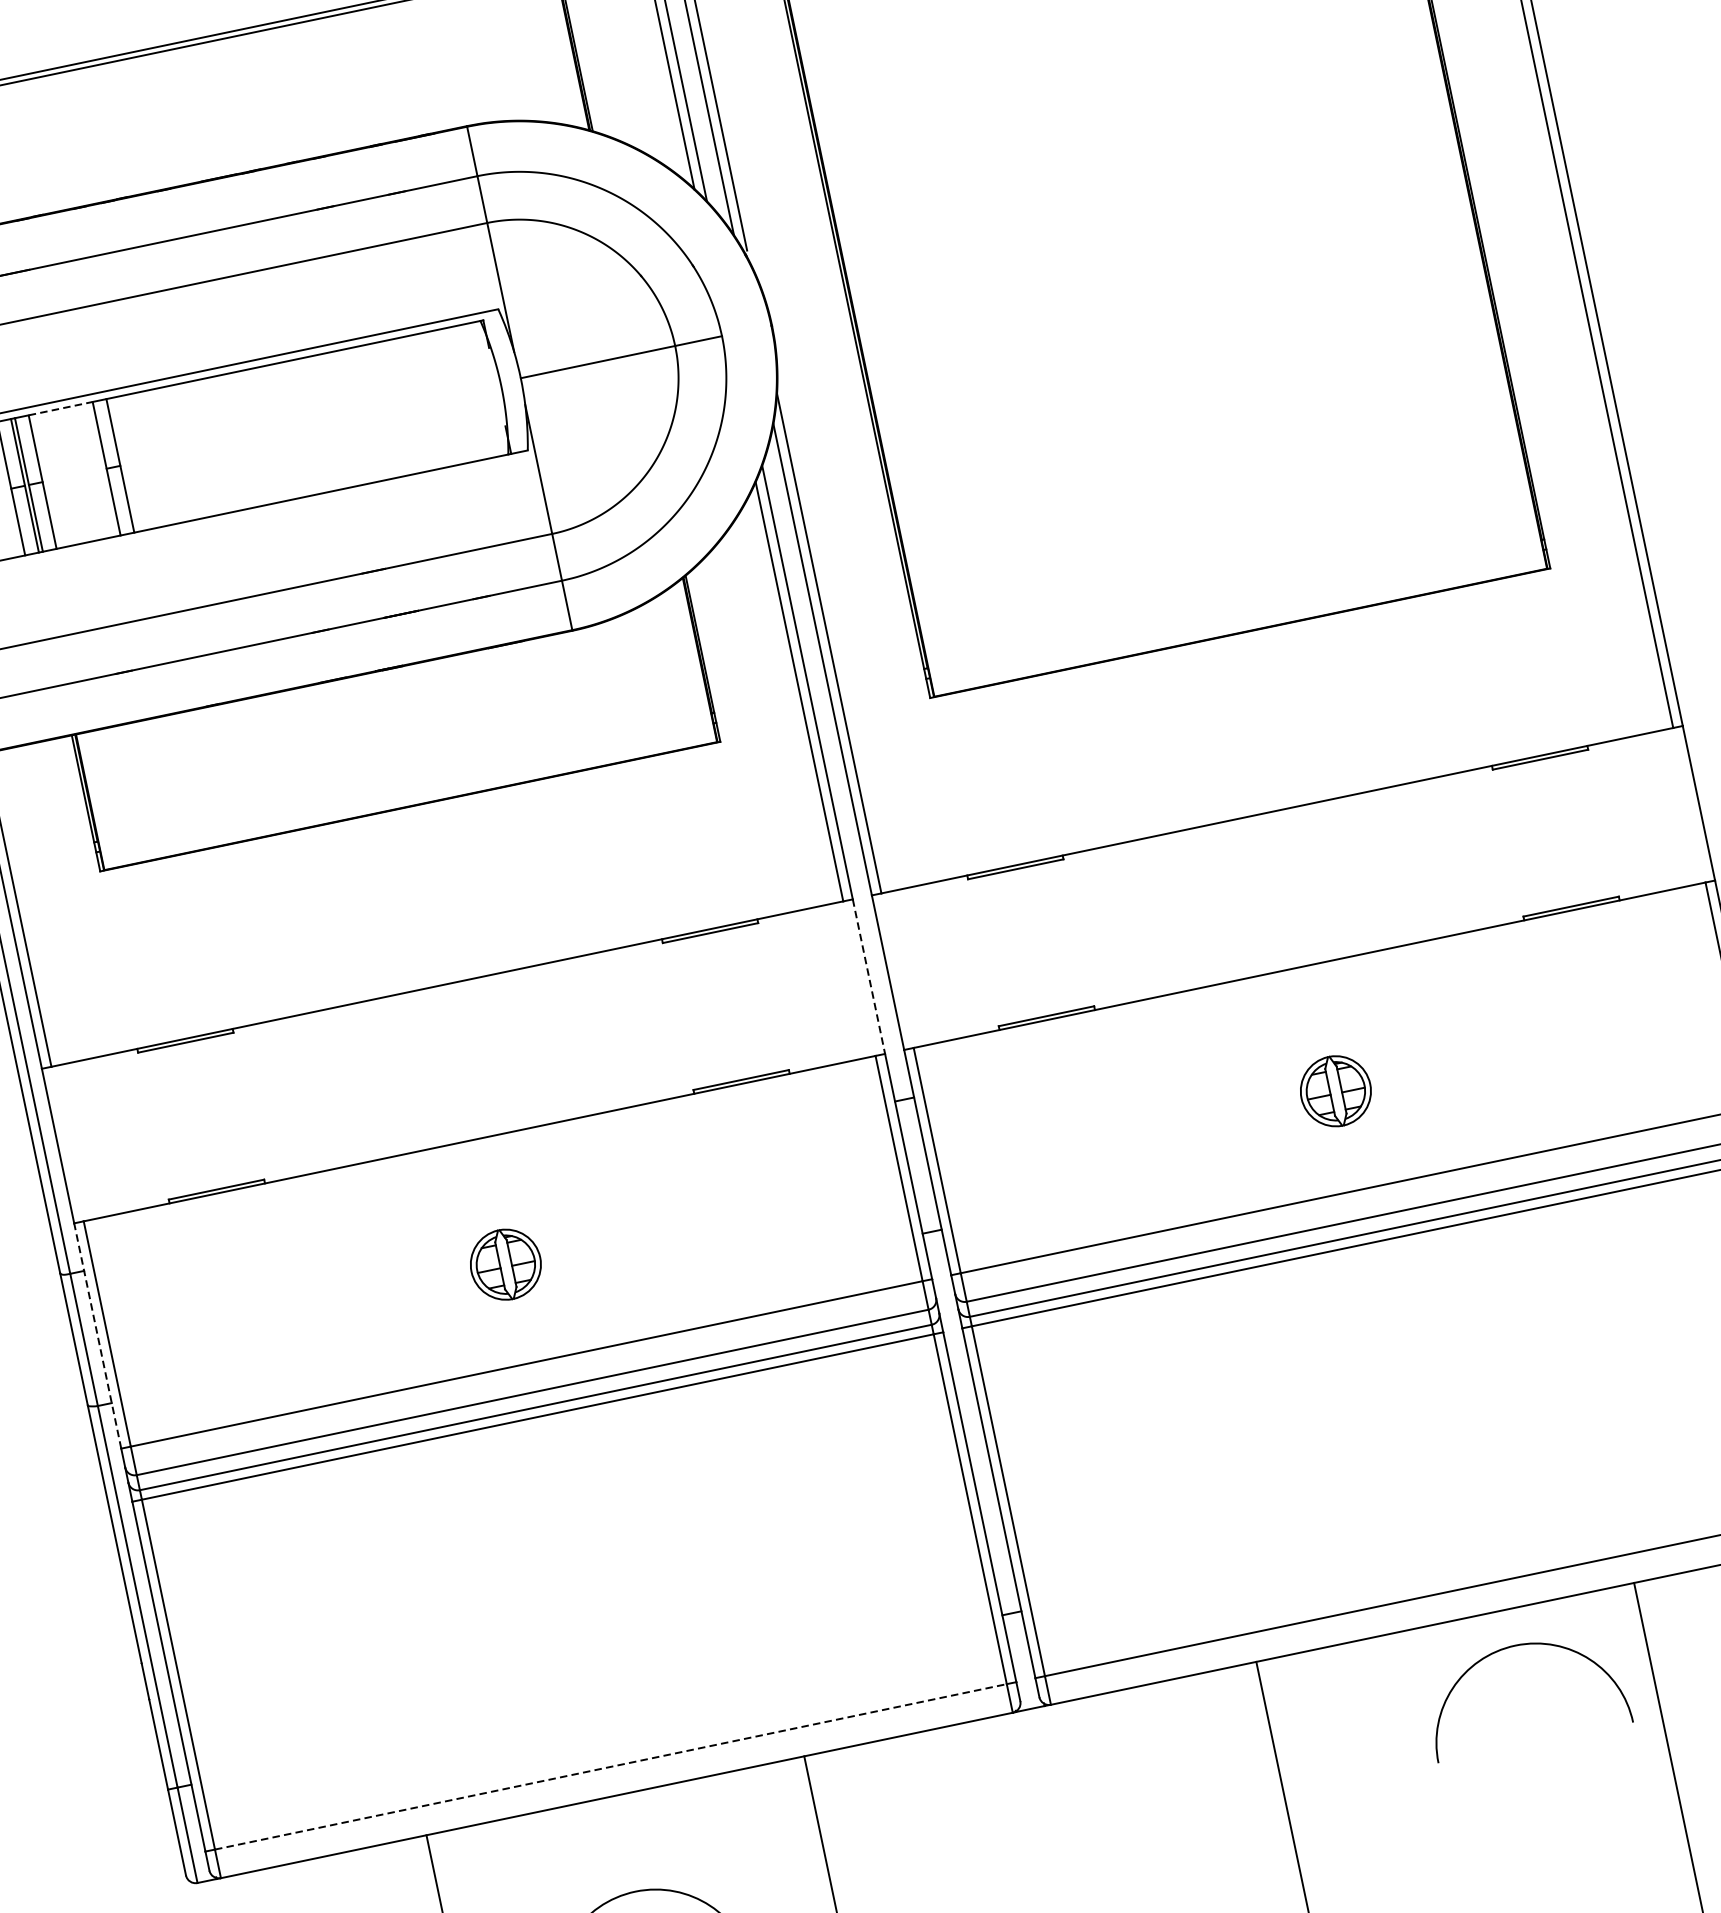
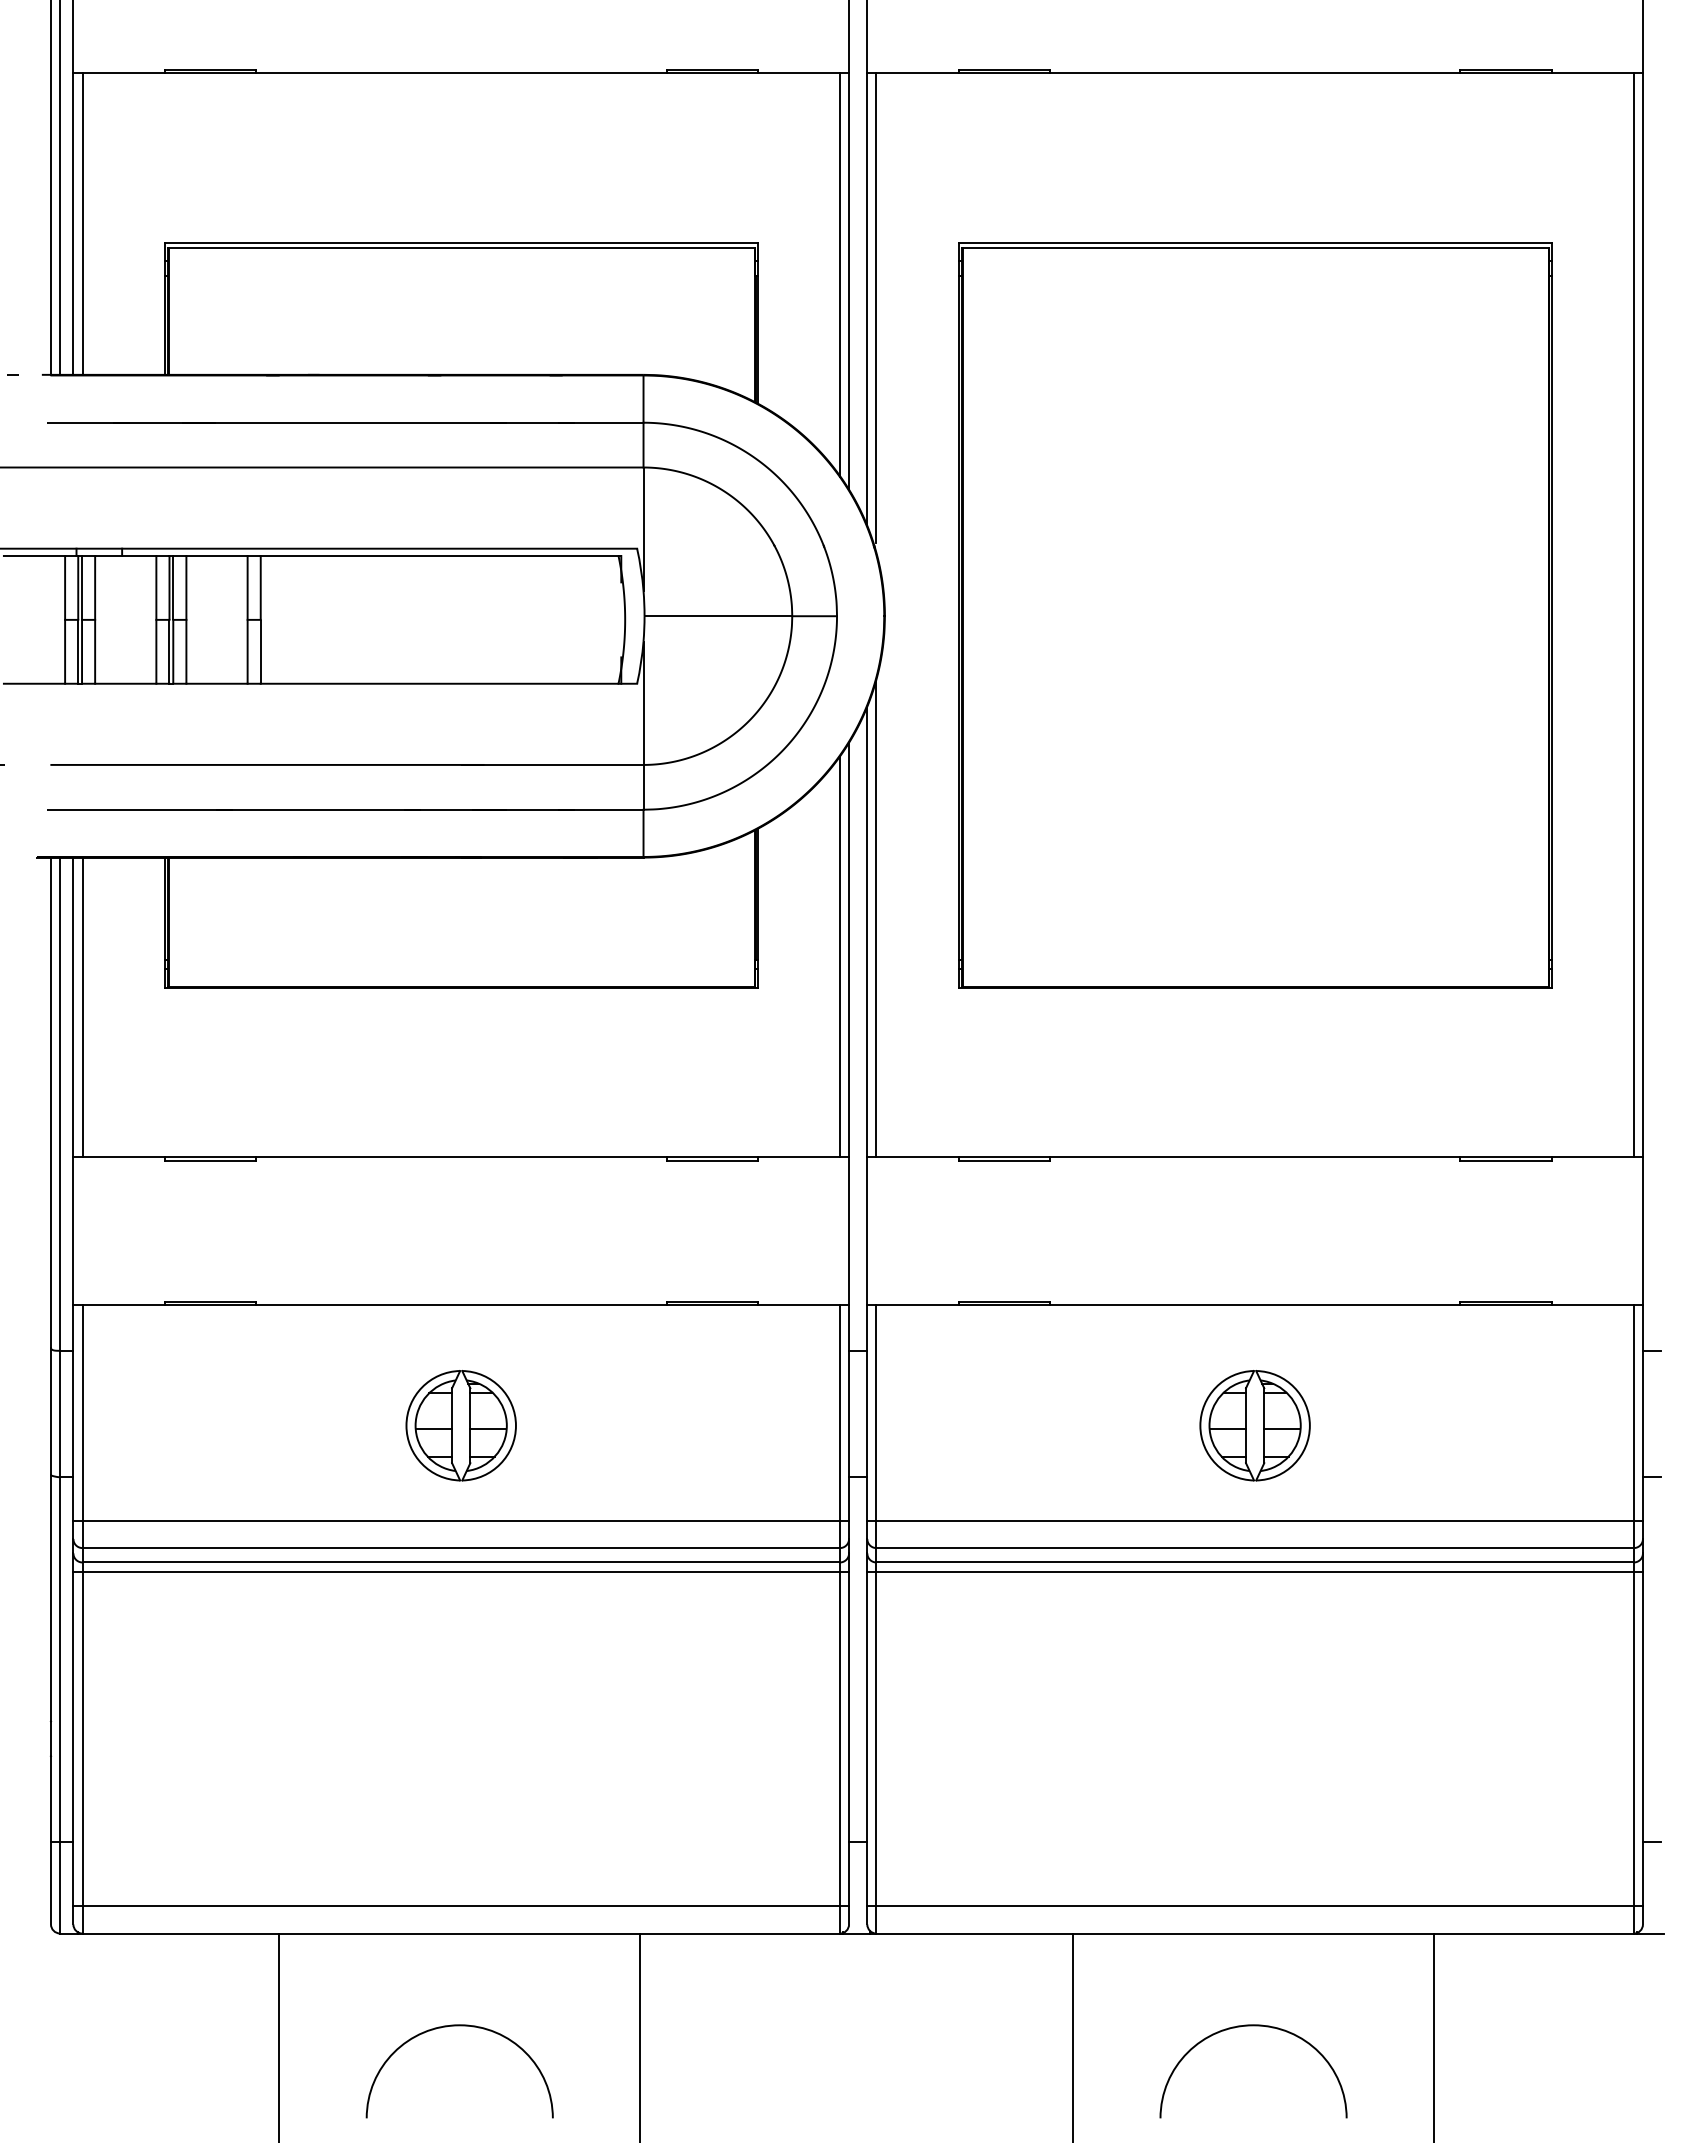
line: (61, 409) -> (217, 556), dashed -> solid
line: (869, 976) -> (849, 1231), dashed -> solid
part: (1335, 1091) -> (1254, 1425), size x1.67
part: (505, 1264) -> (460, 1425), size x1.67
line: (97, 1336) -> (73, 1413), dashed -> solid
arc: (1515, 1646) -> (1253, 2026), moved
line: (611, 1767) -> (461, 1906), dashed -> solid

